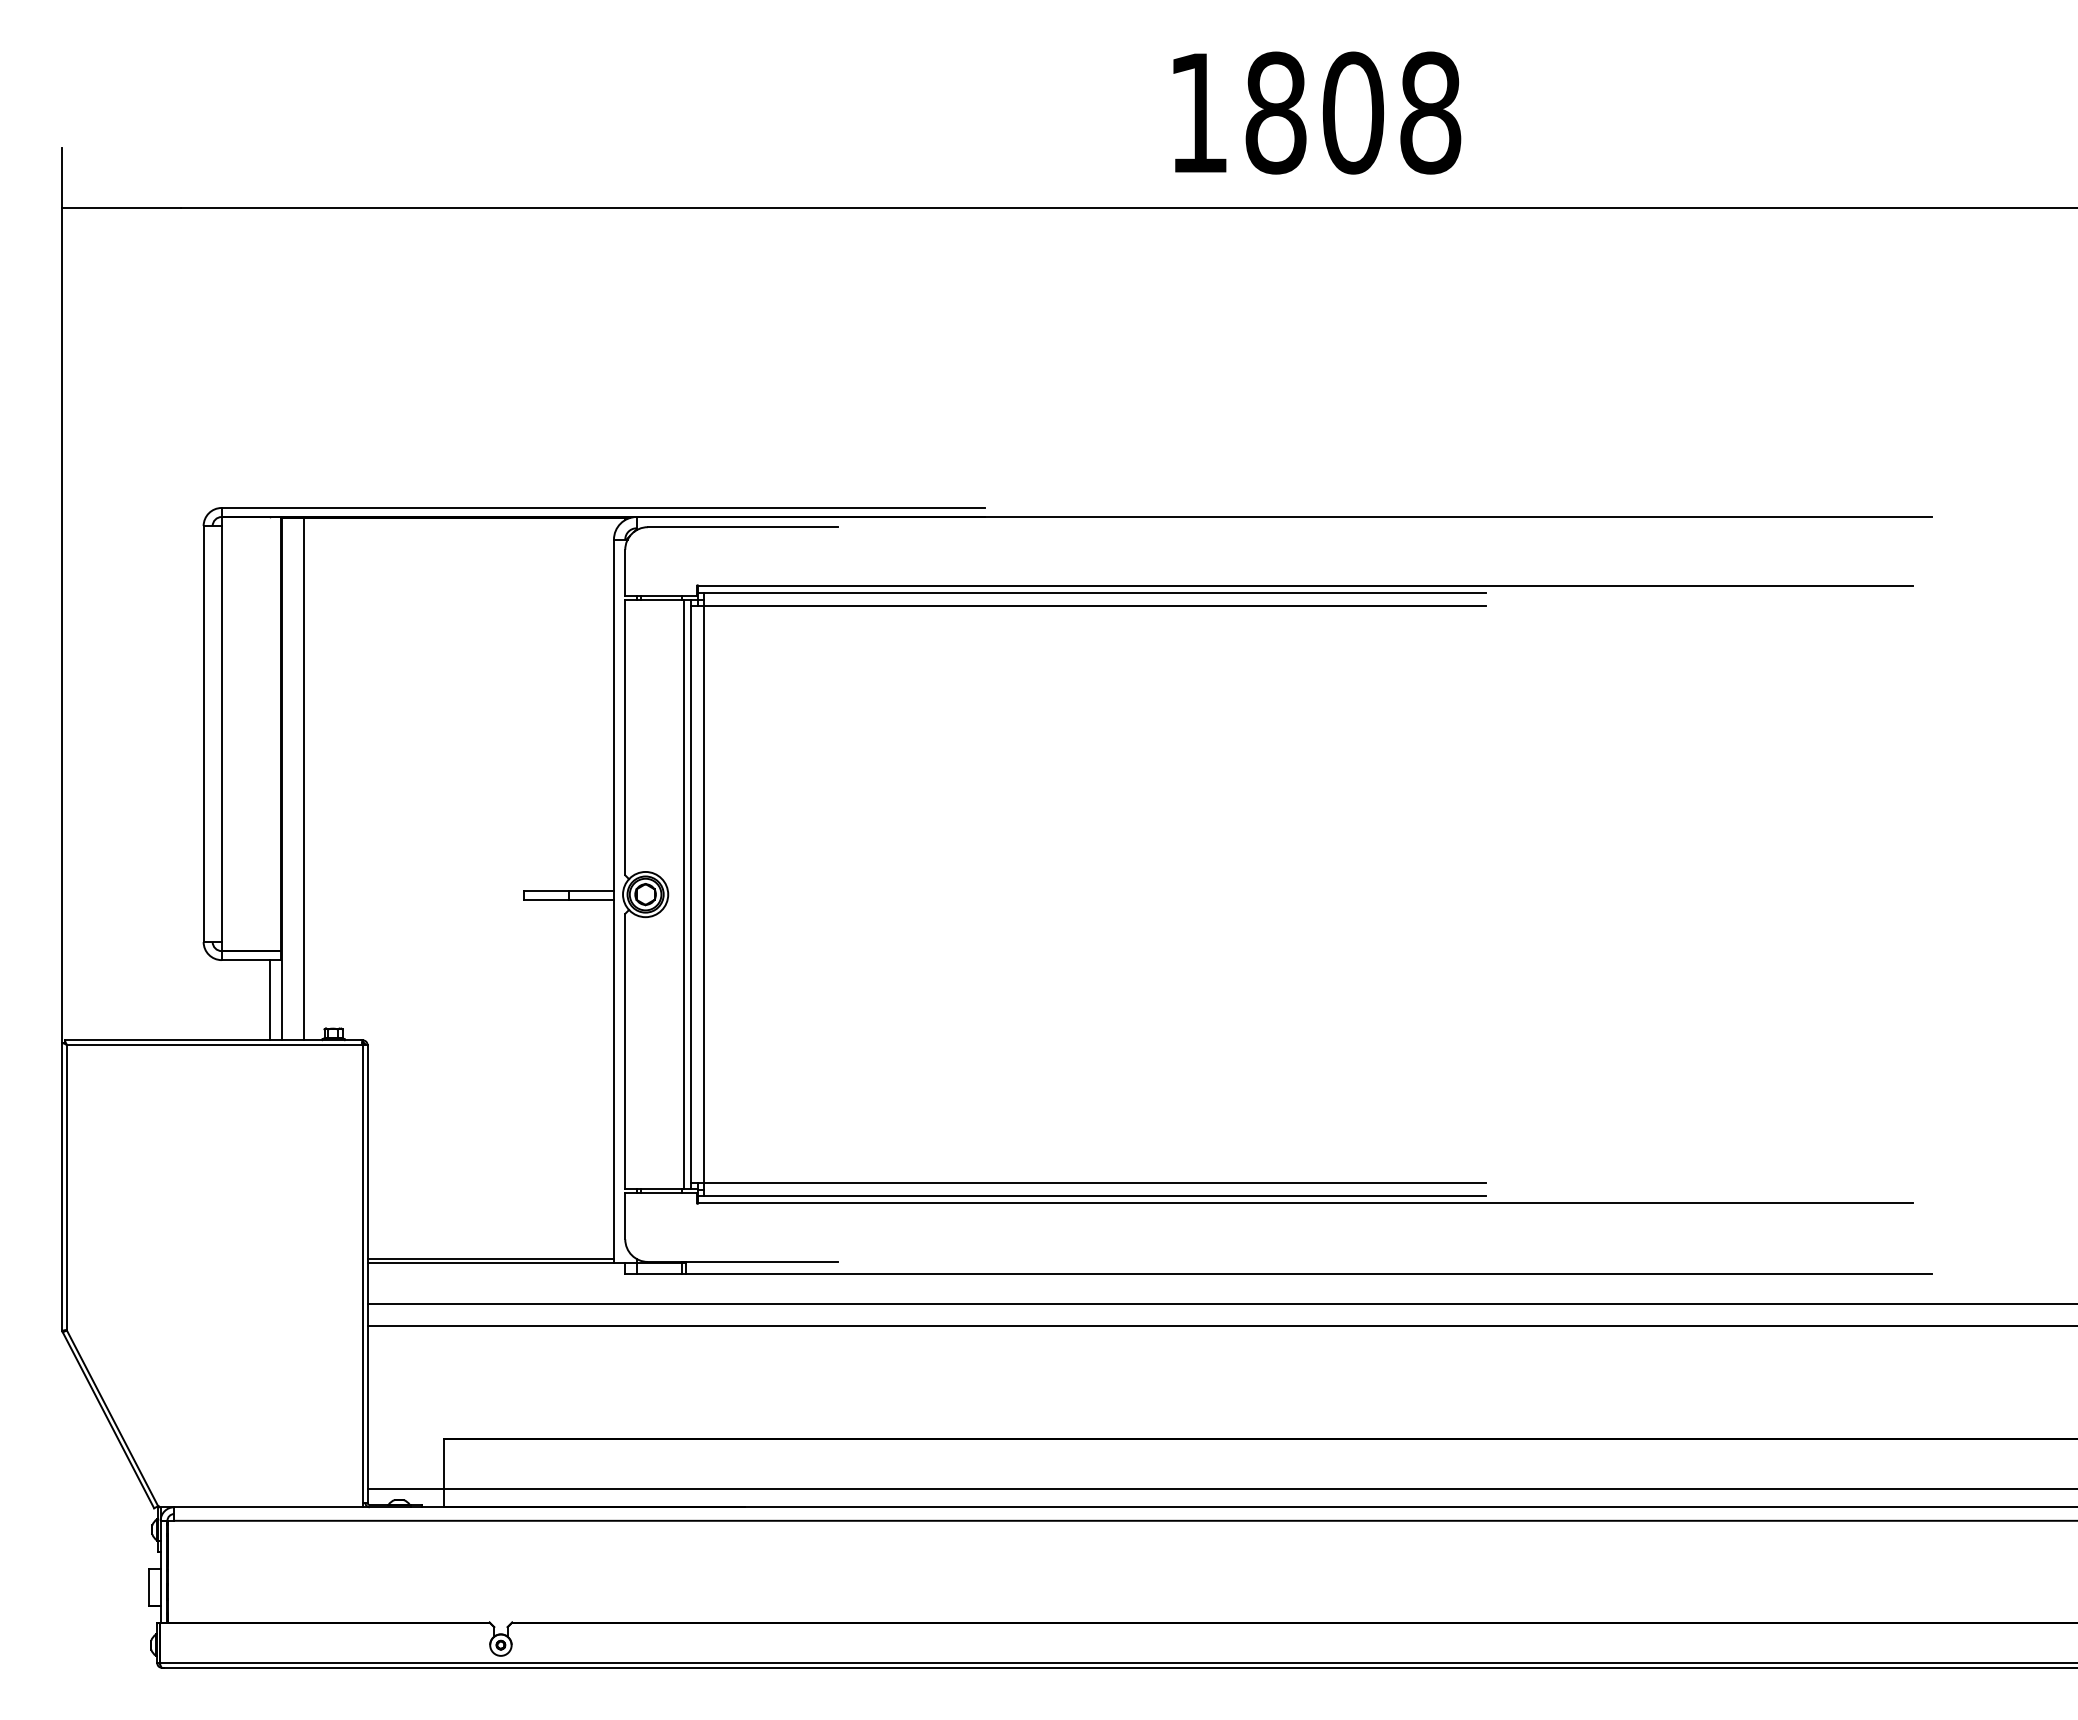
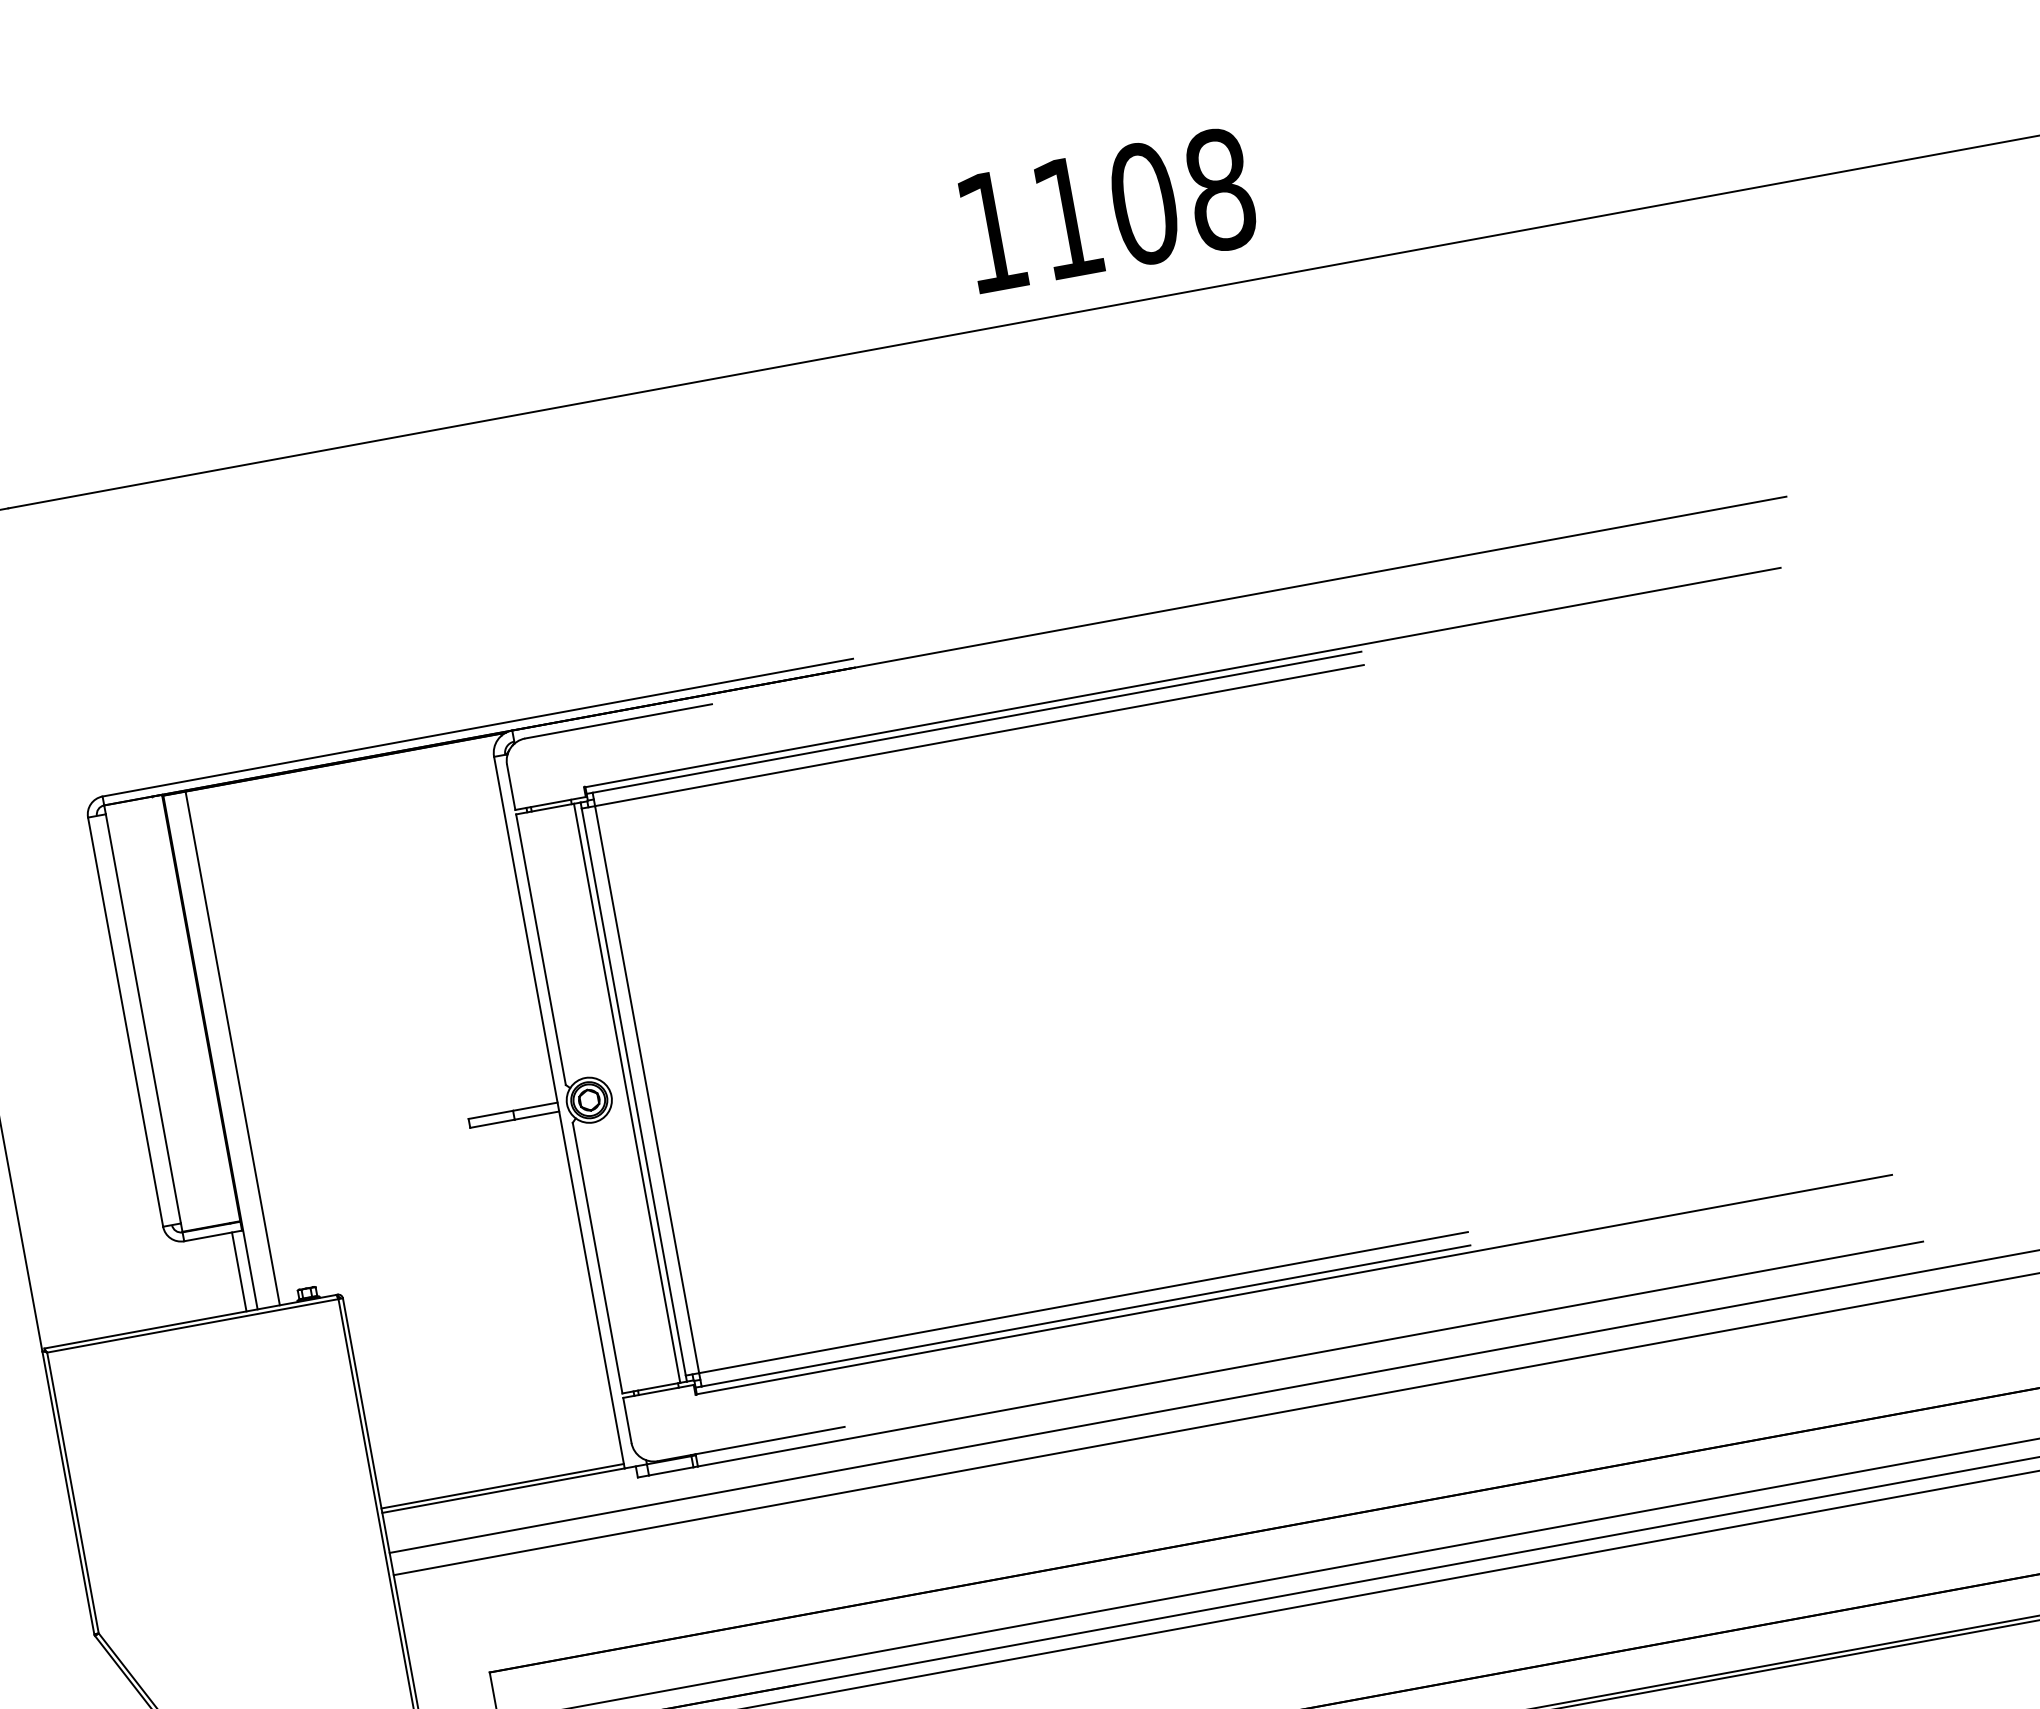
text: (1275, 112) -> (1067, 217), 1808 -> 1108

